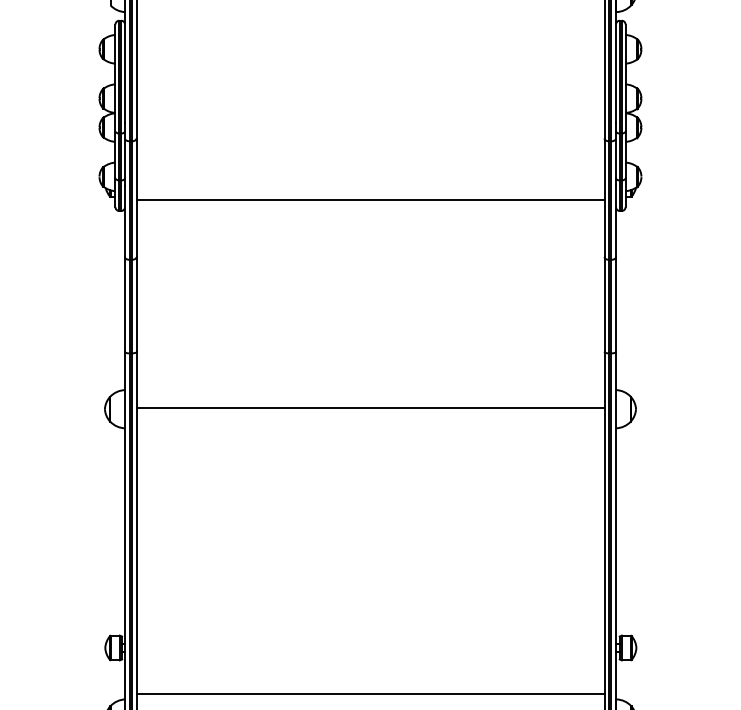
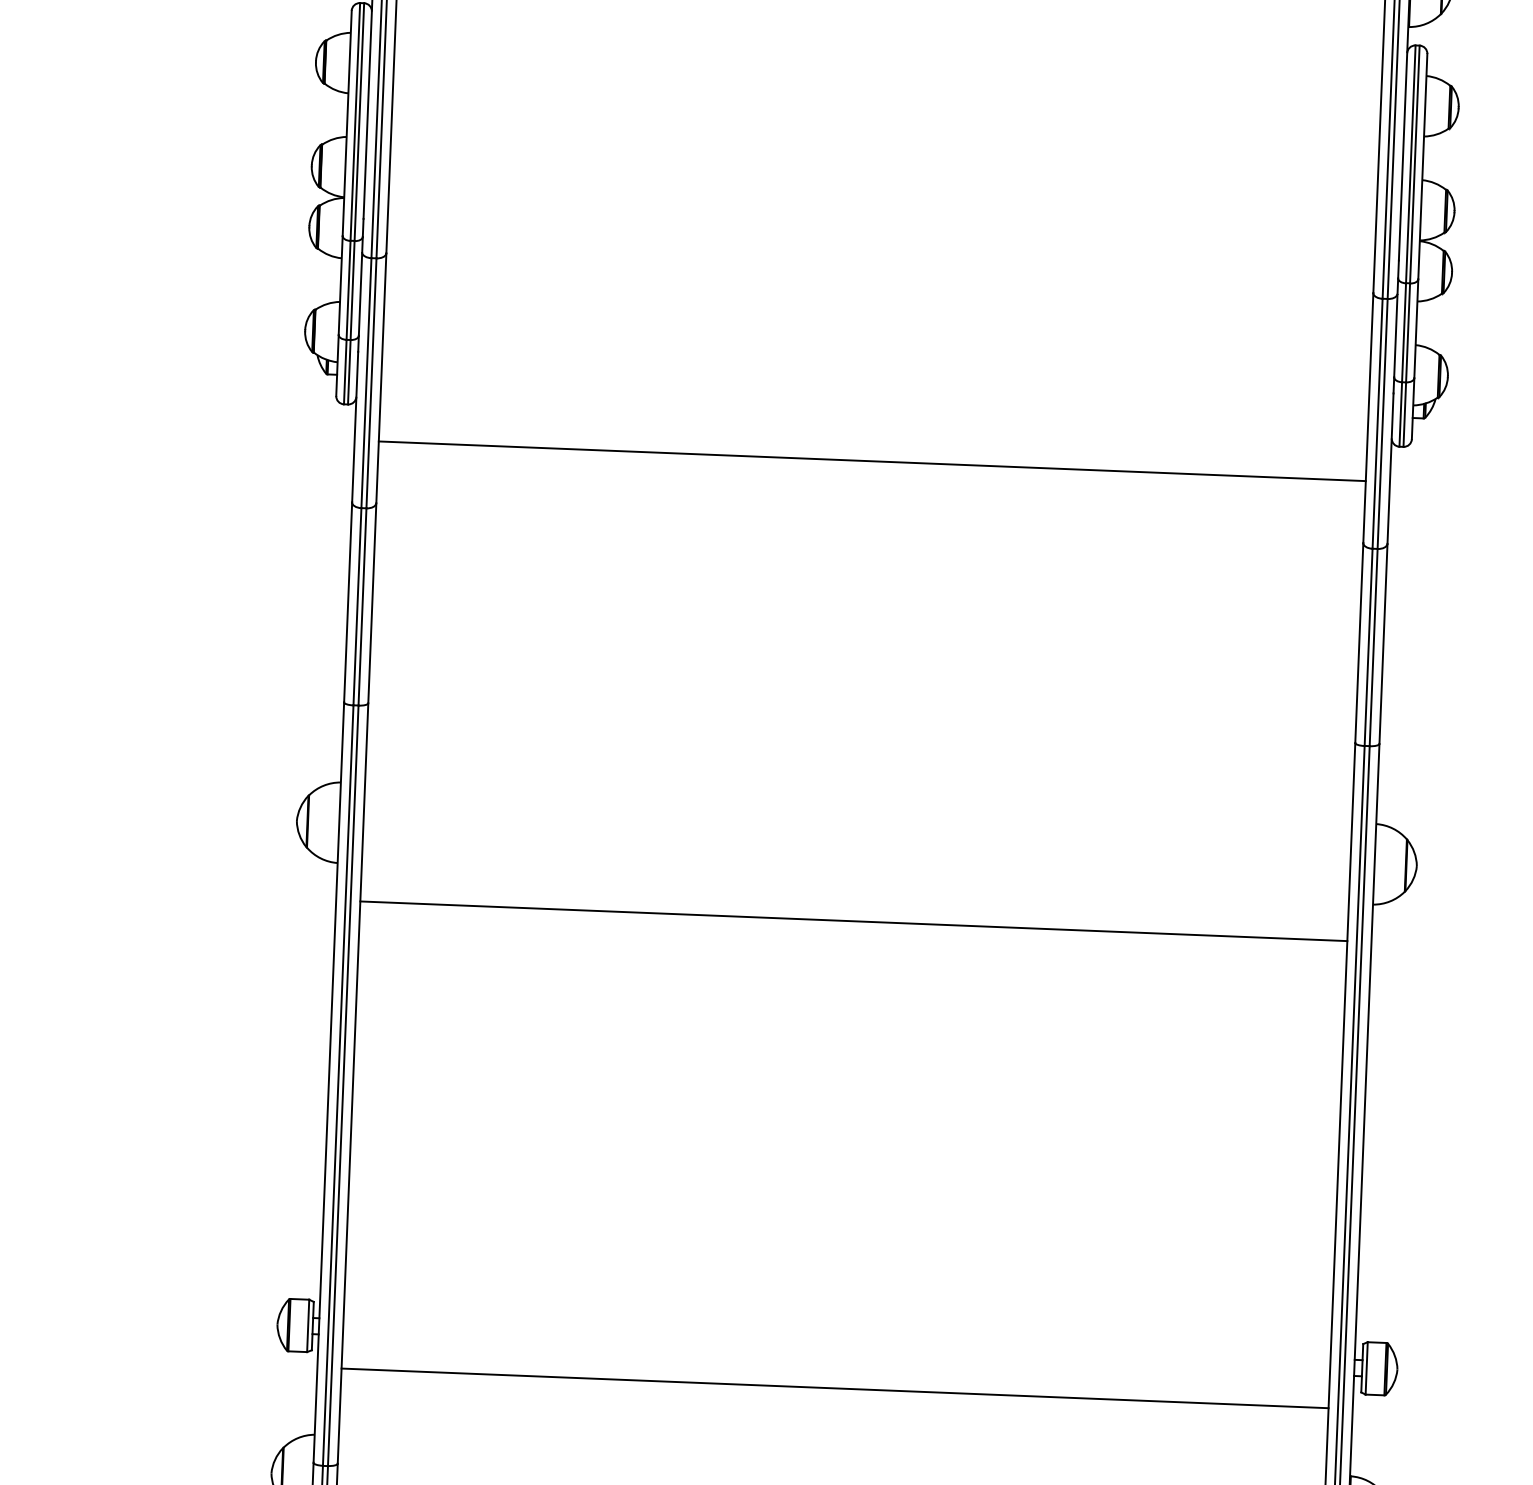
line: (370, 199) -> (872, 460), moved
line: (370, 408) -> (853, 922), moved
line: (370, 693) -> (835, 1388), moved

